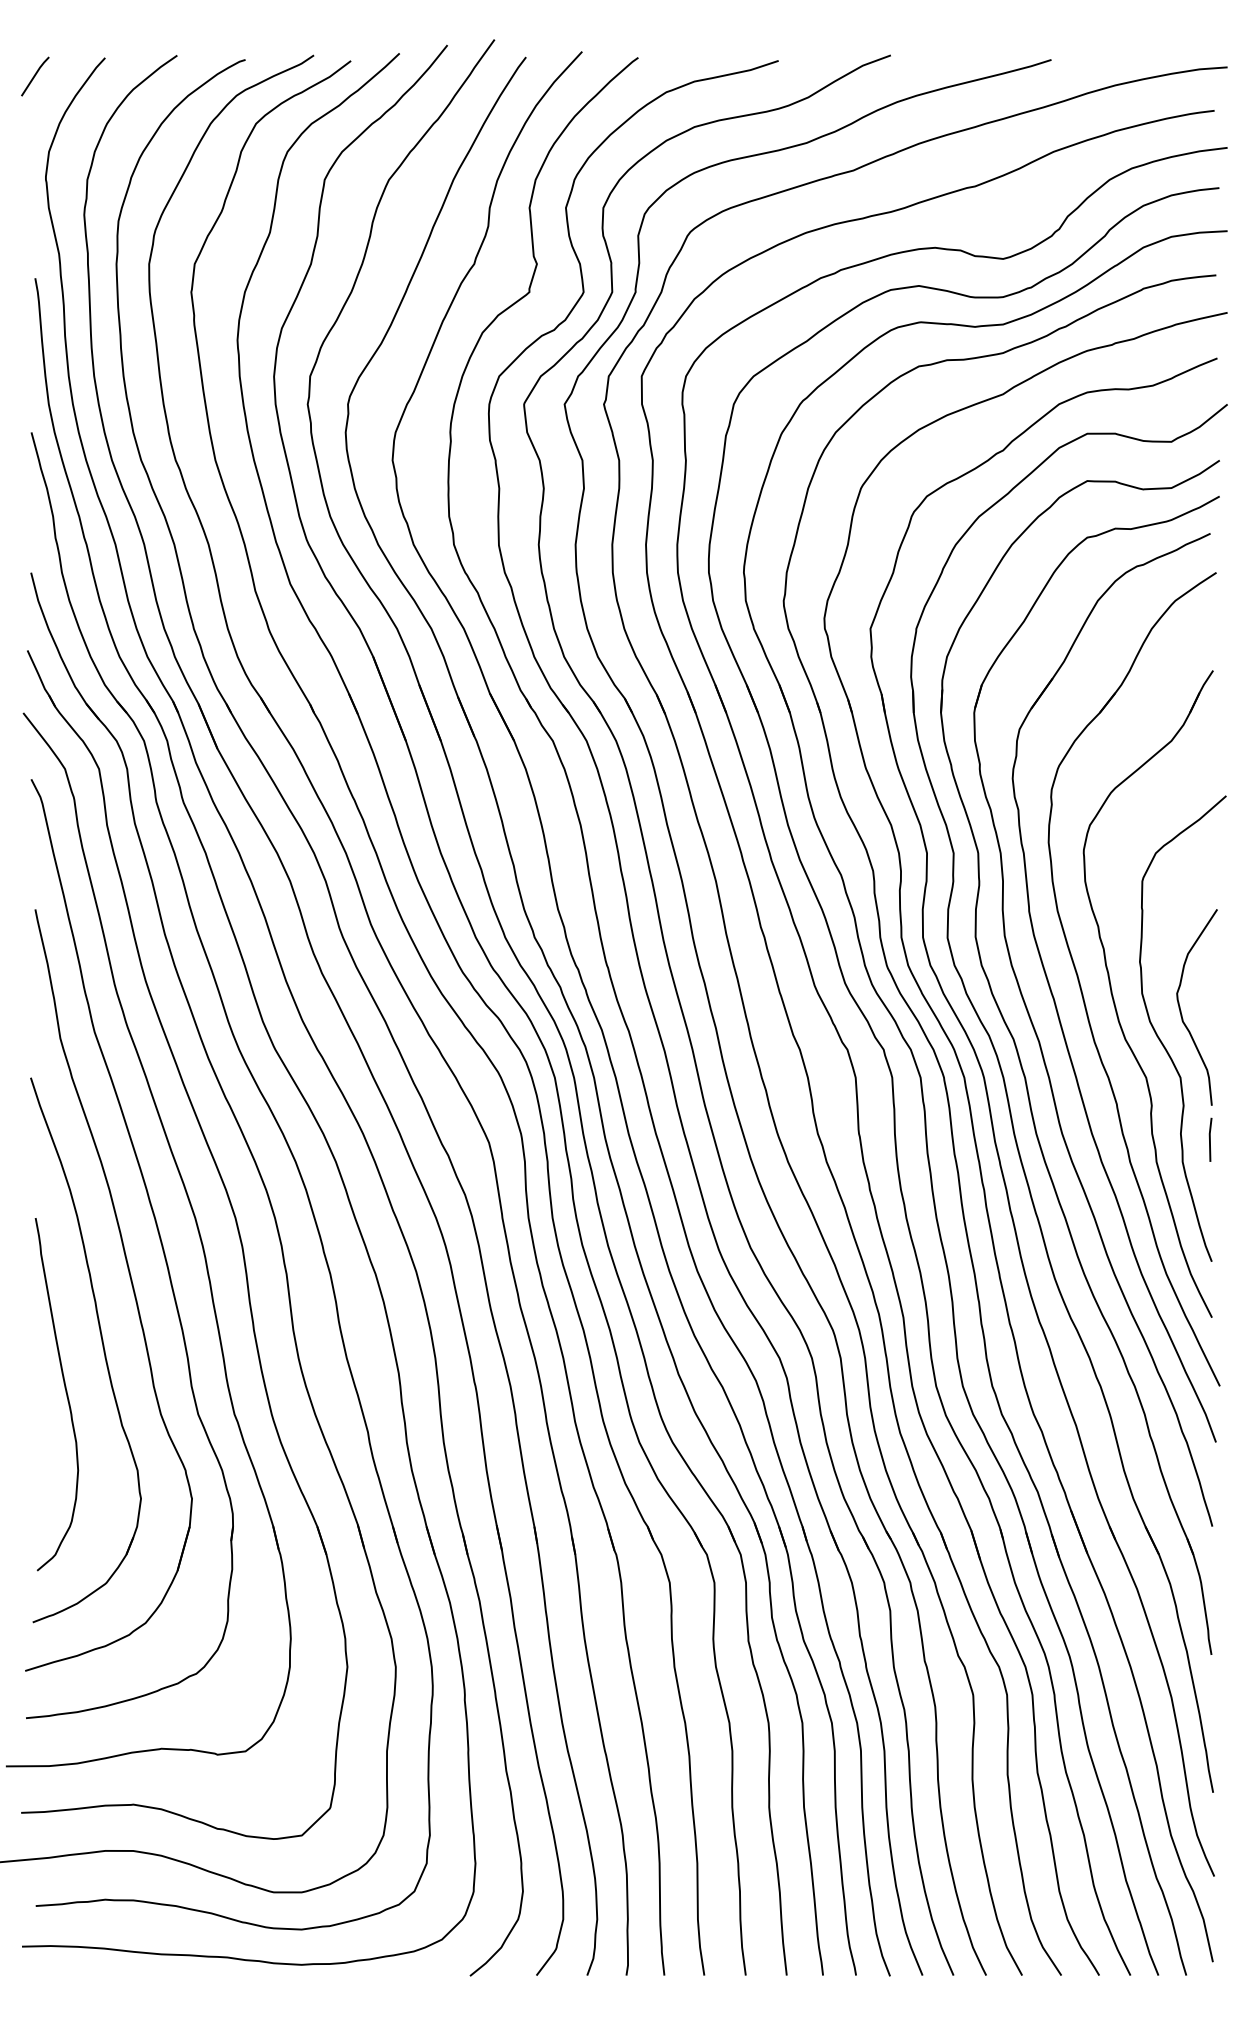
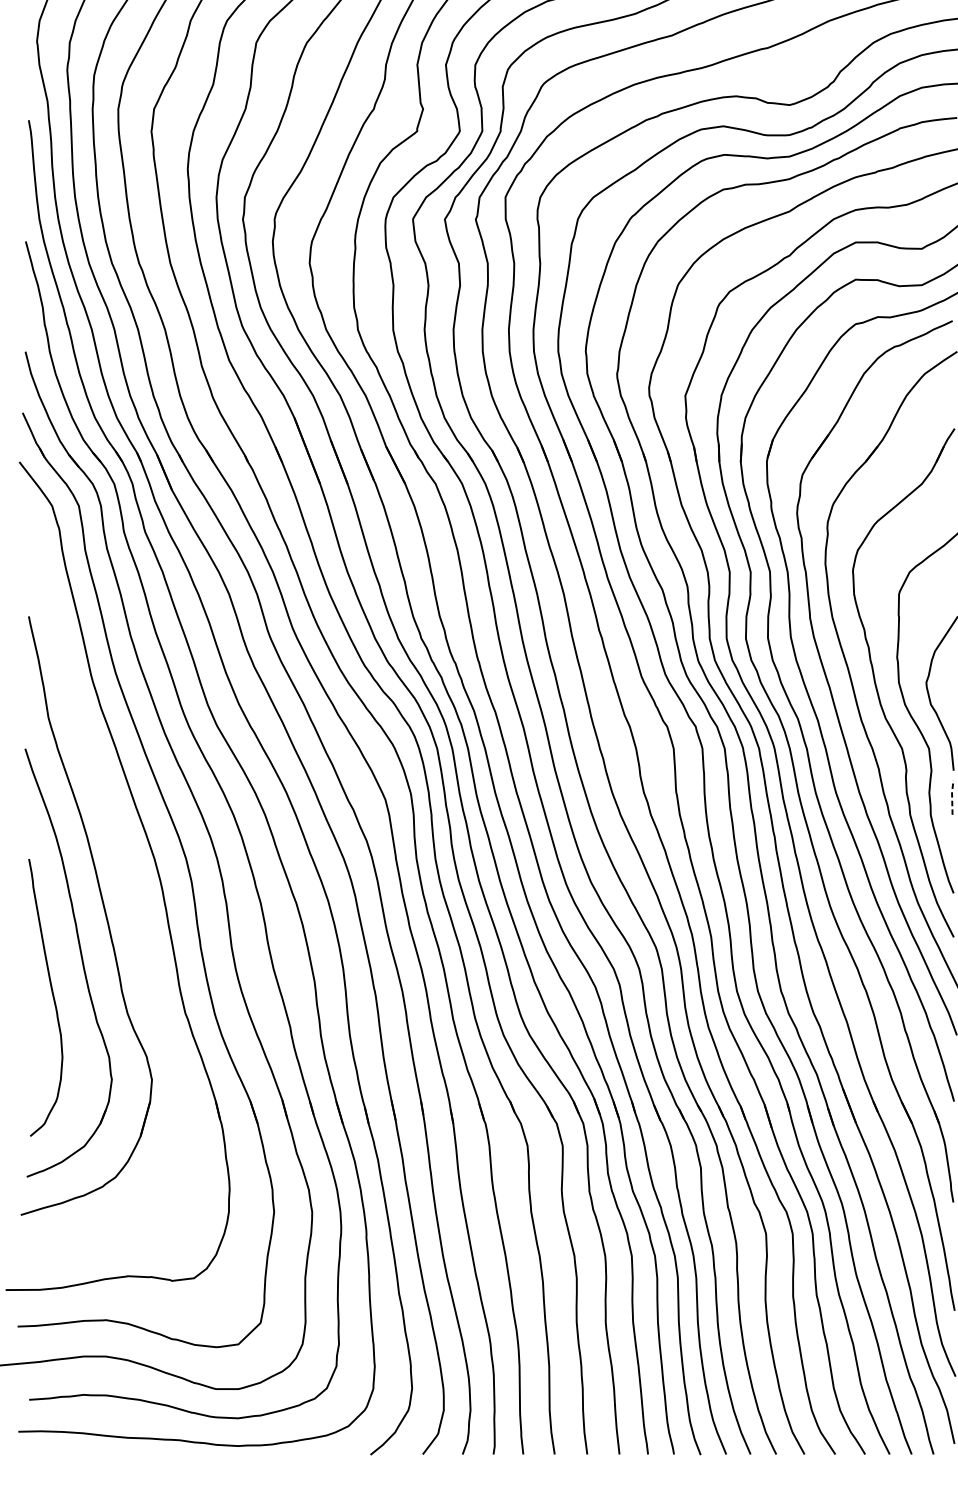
line: (1209, 1138) -> (951, 796), solid -> dashed
part: (159, 1239) -> (126, 875), removed

